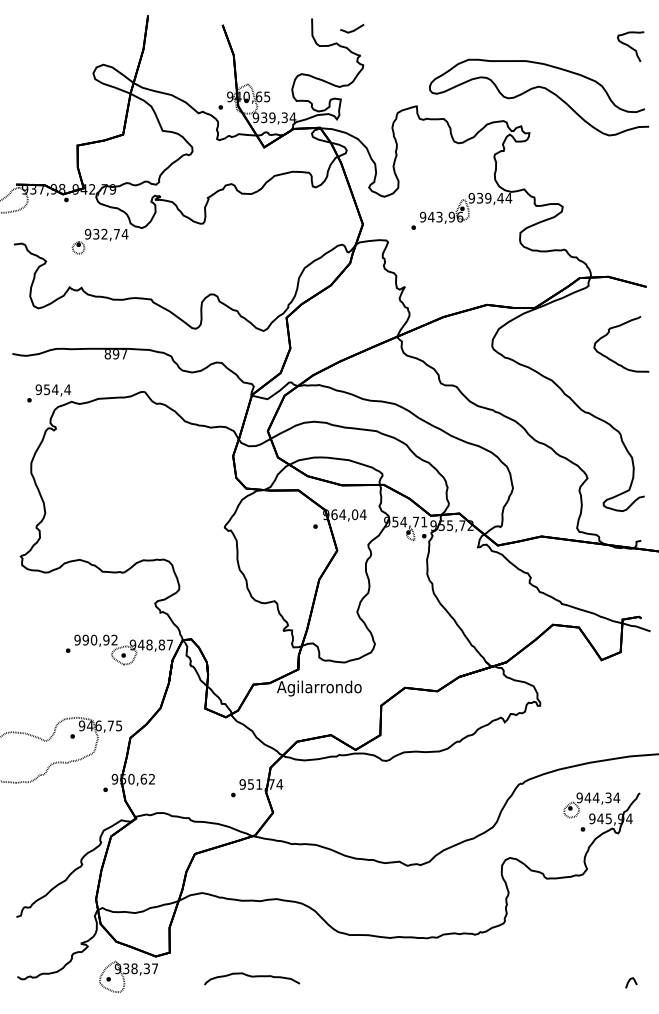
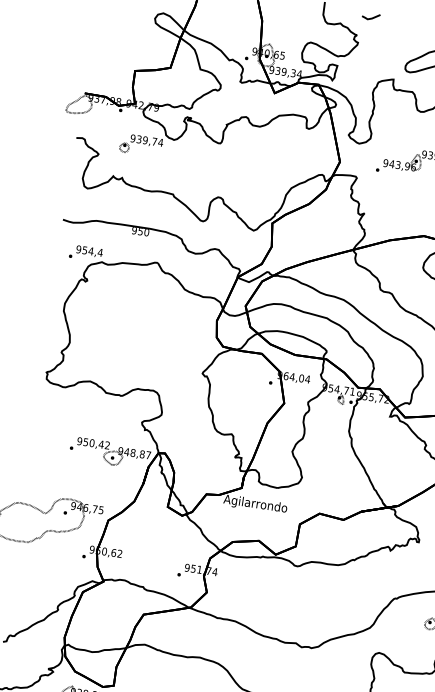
line: (353, 29) -> (371, 17), moved
text: (104, 234) -> (145, 140), 932,74 -> 939,74
text: (115, 354) -> (140, 231), 897 -> 950
text: (95, 639) -> (93, 442), 990,92 -> 950,42

